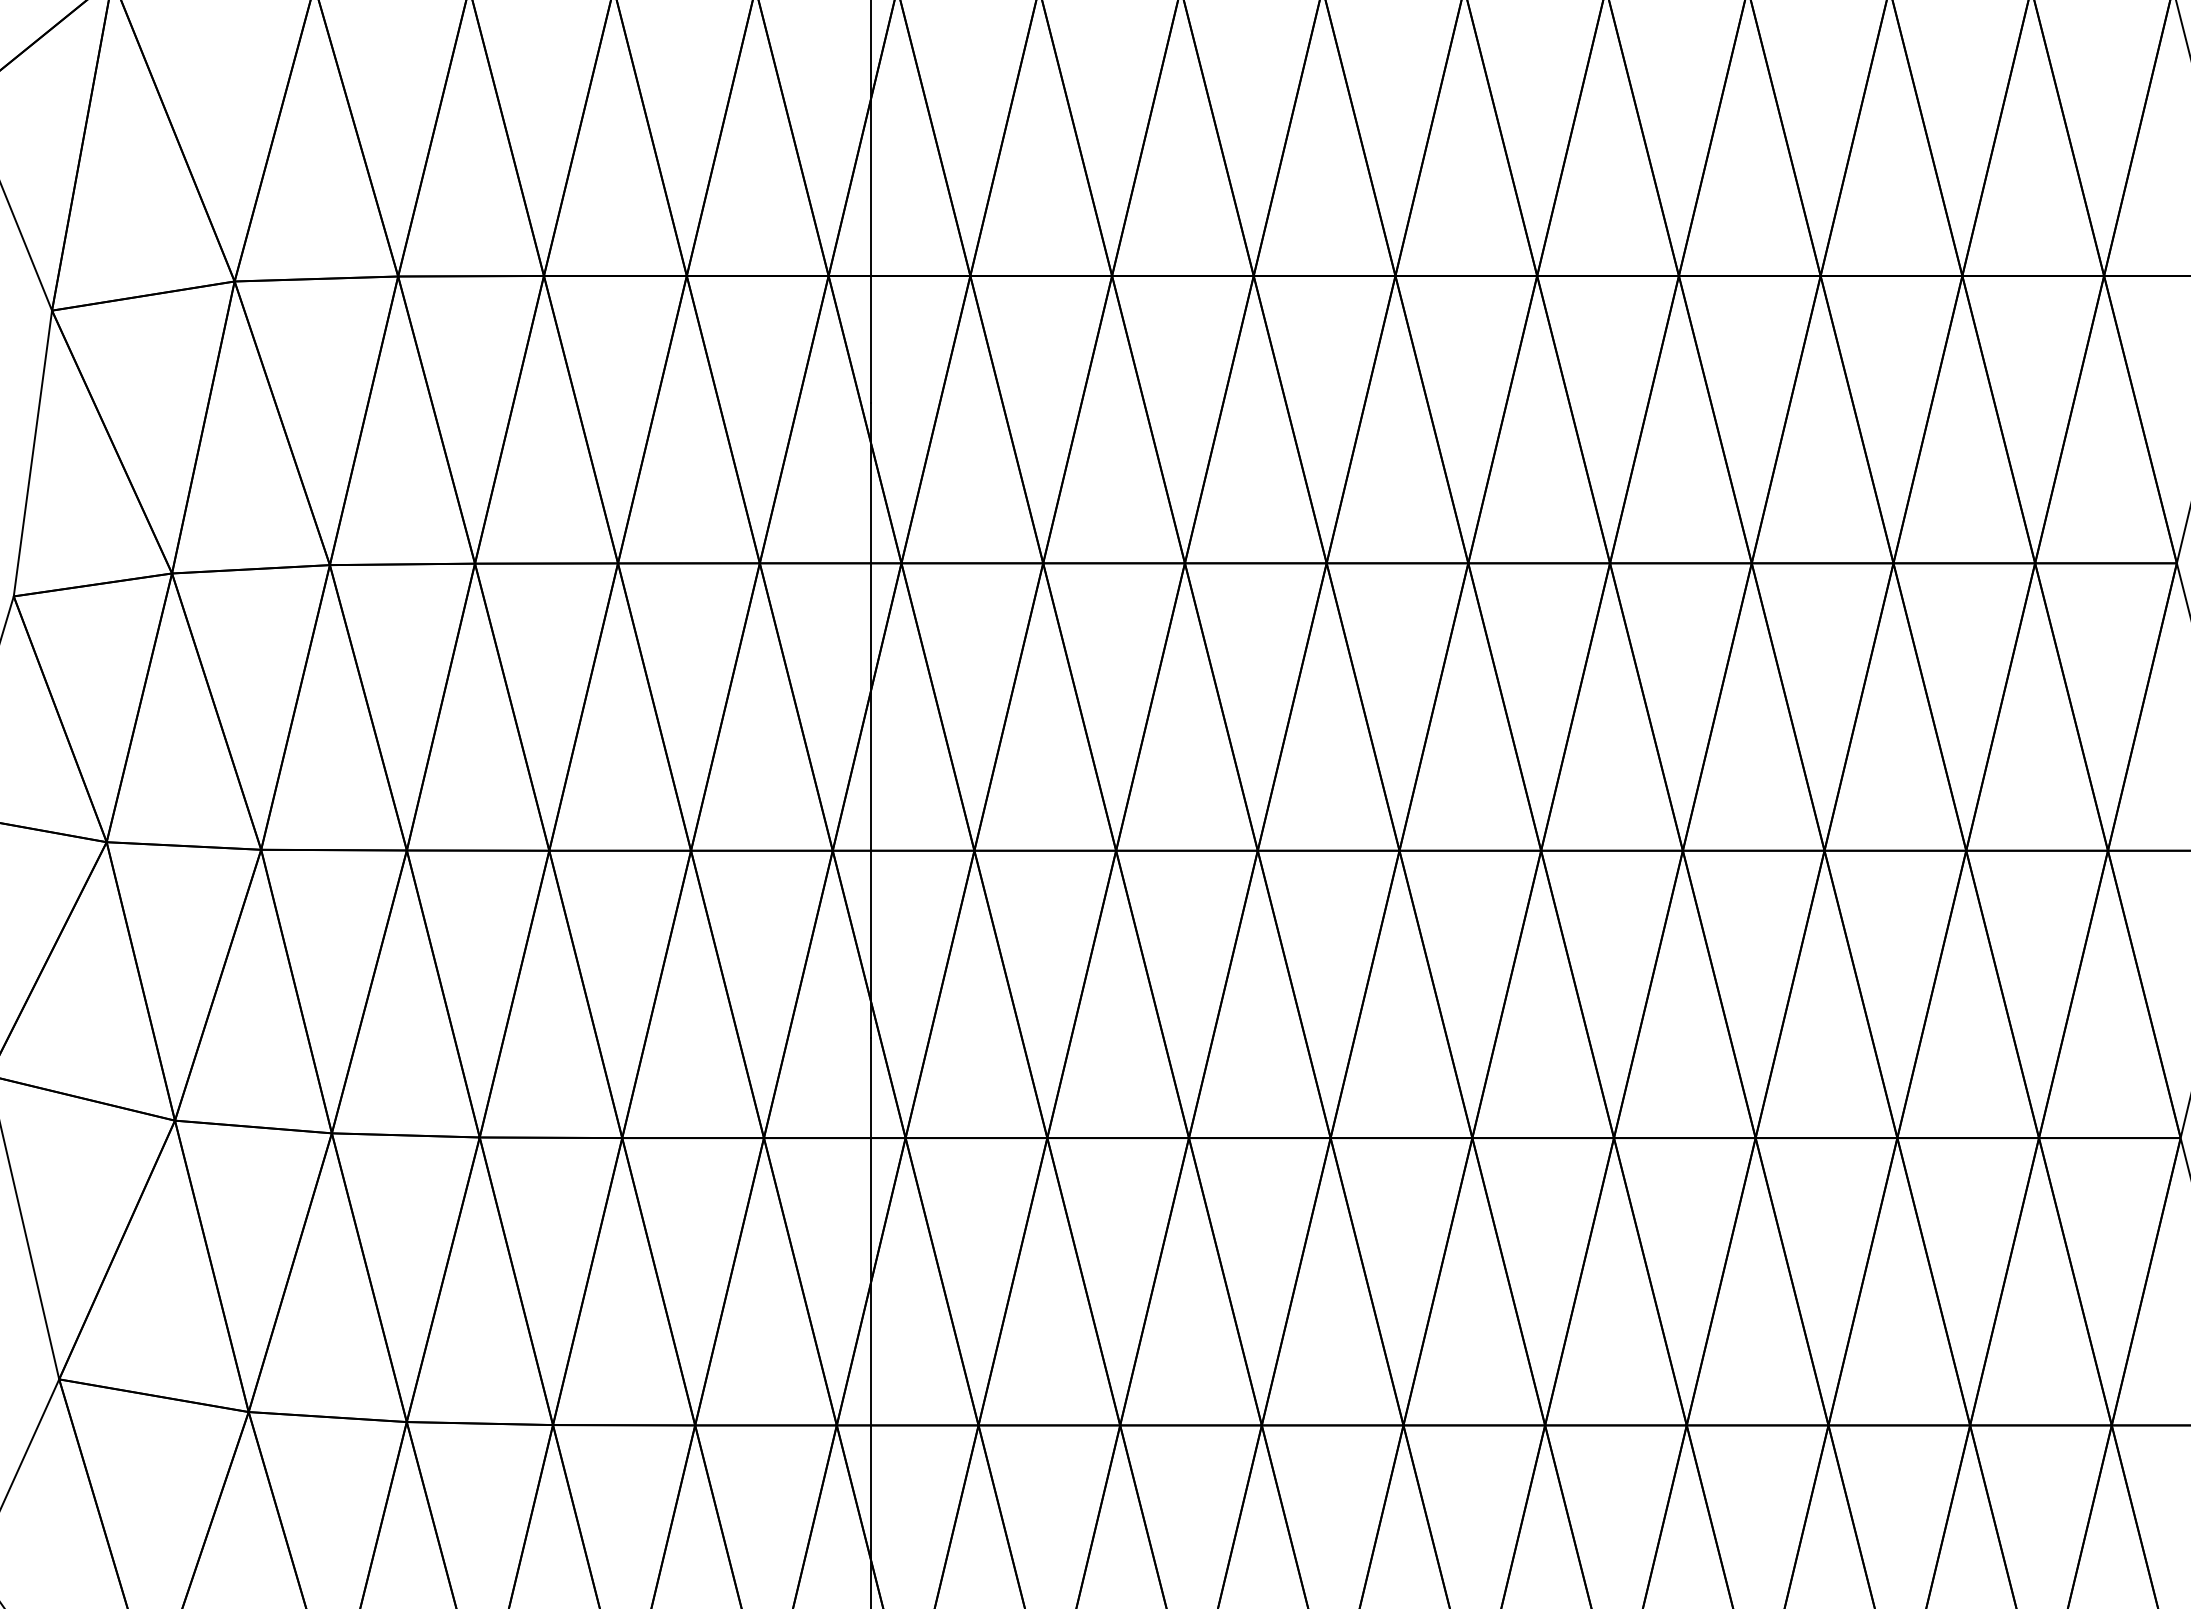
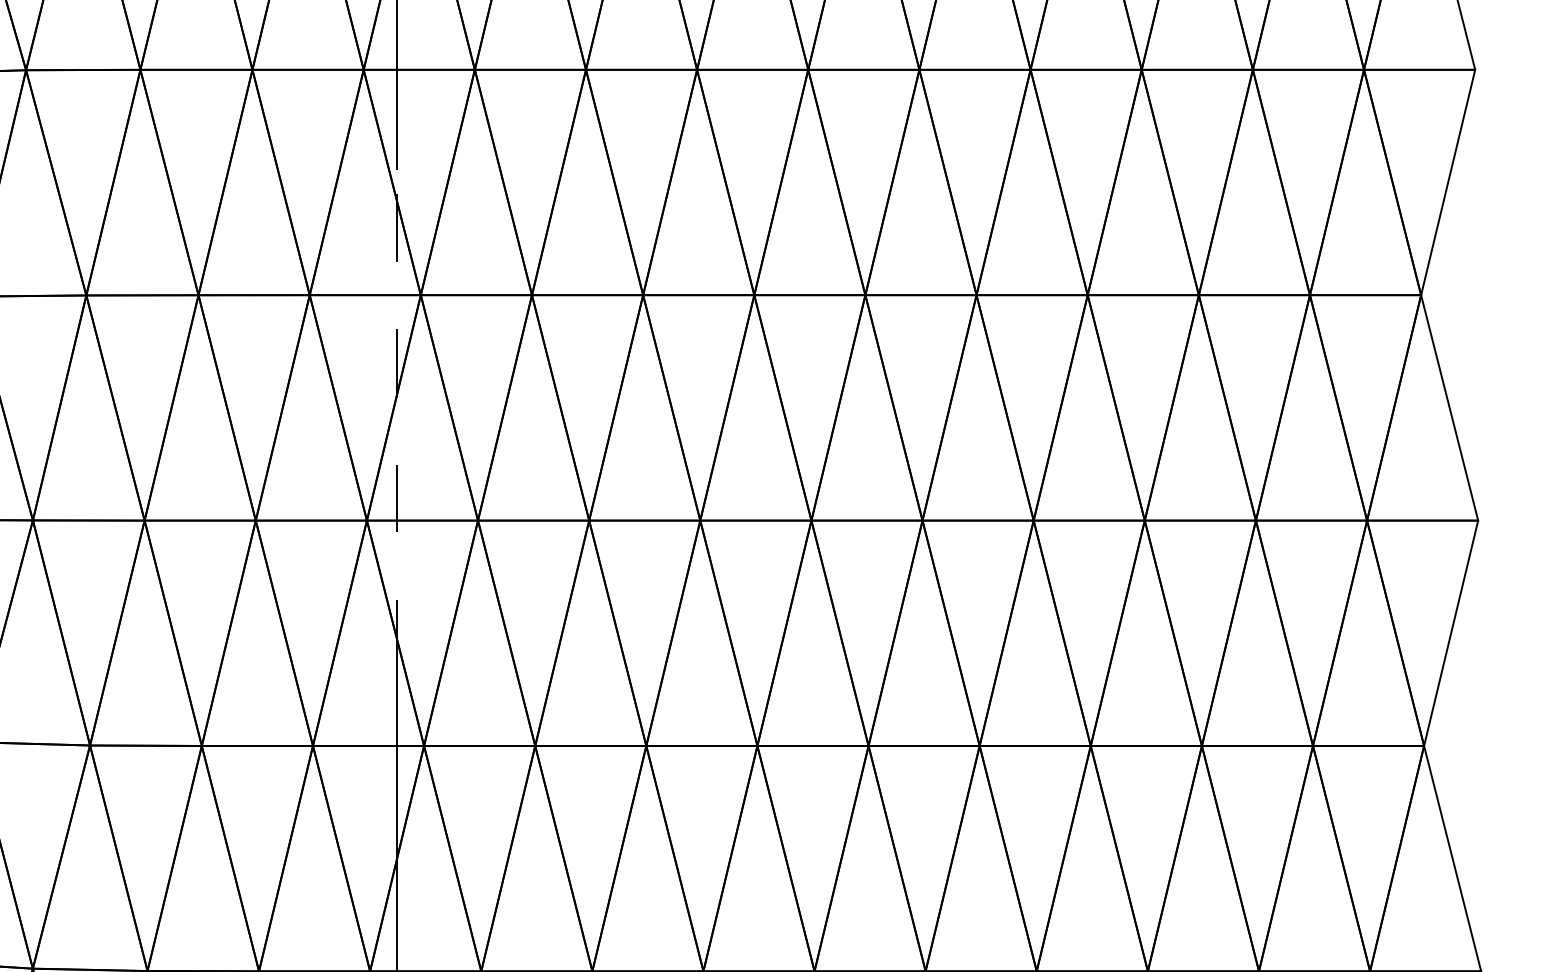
line: (870, 720) -> (396, 418), solid -> dashed

